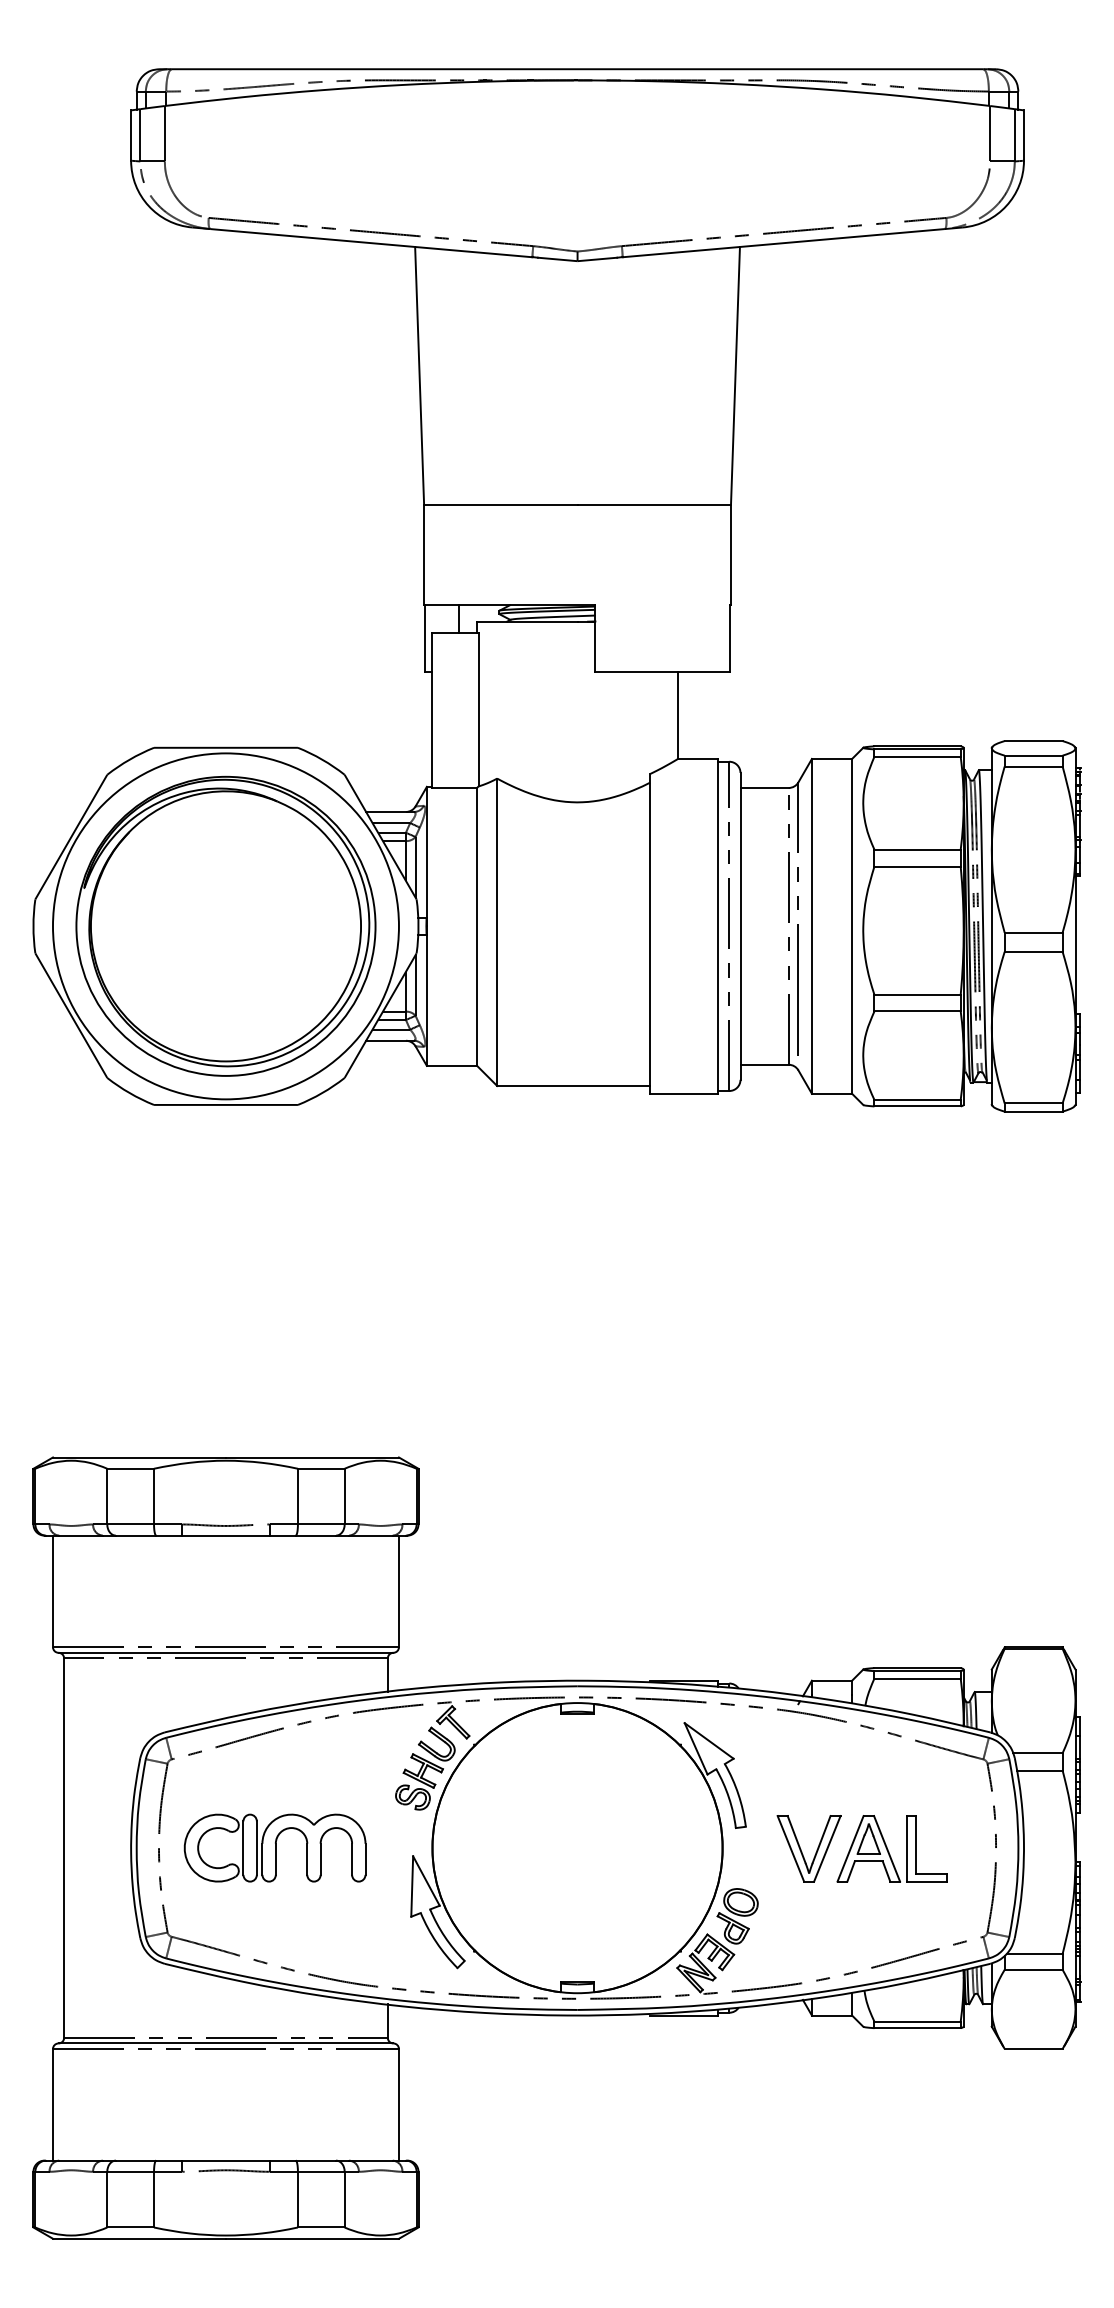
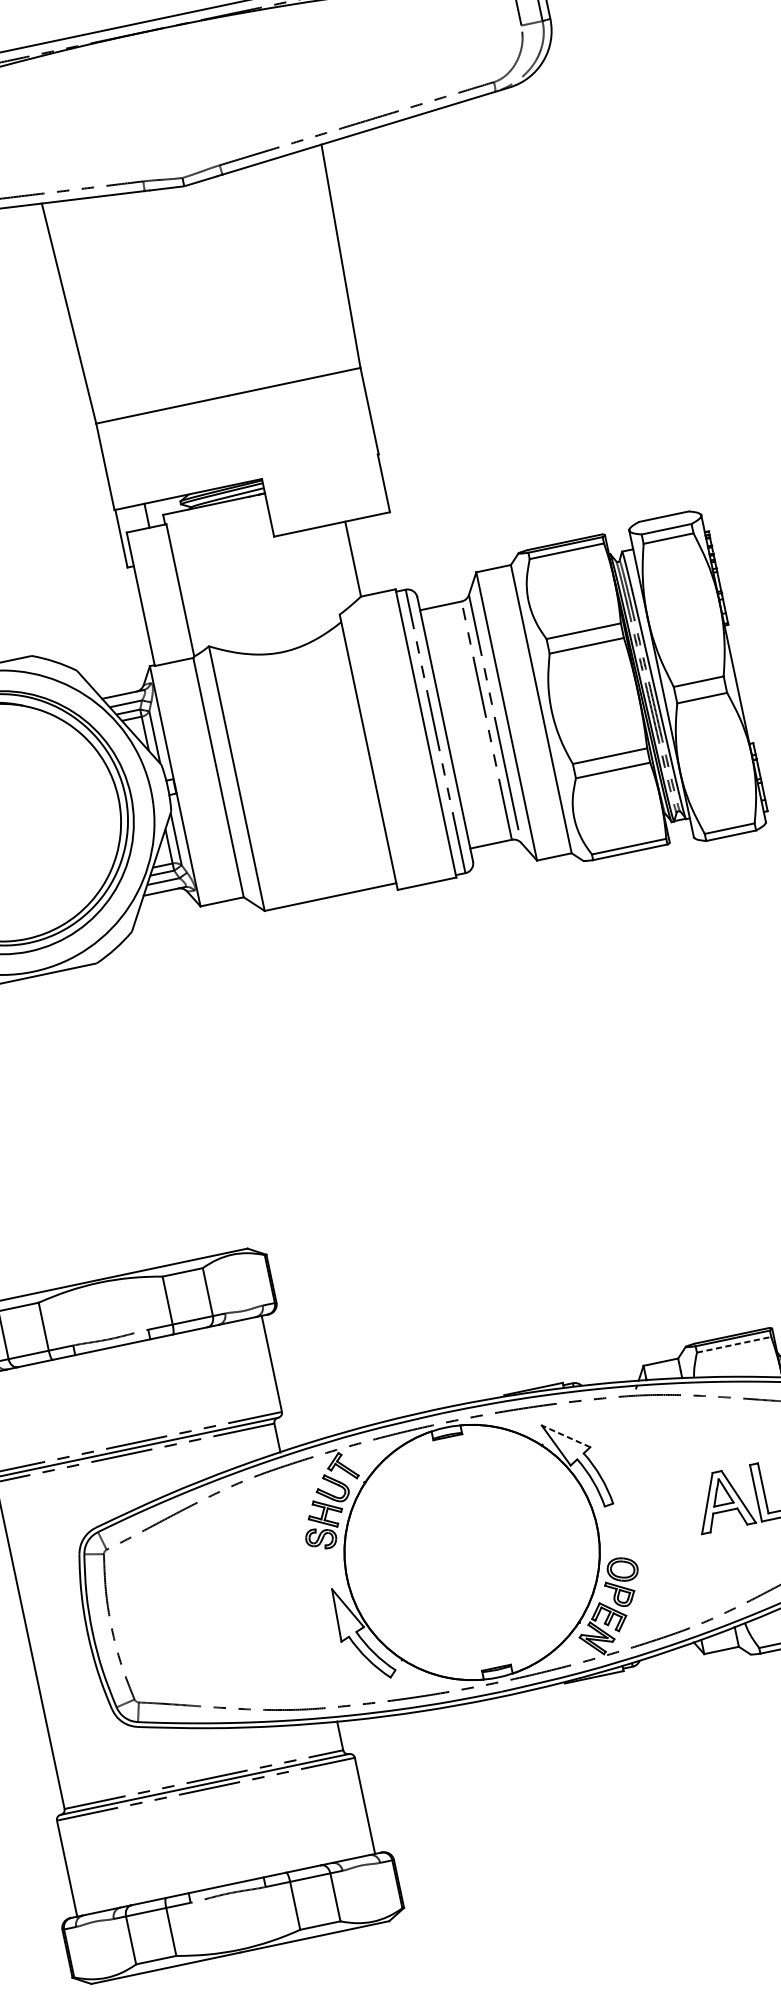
line: (918, 1678) -> (734, 1344), solid -> dashed
line: (708, 1740) -> (565, 1436), solid -> dashed
part: (274, 1847) -> (211, 1606), removed
part: (802, 1851) -> (666, 1514), removed

